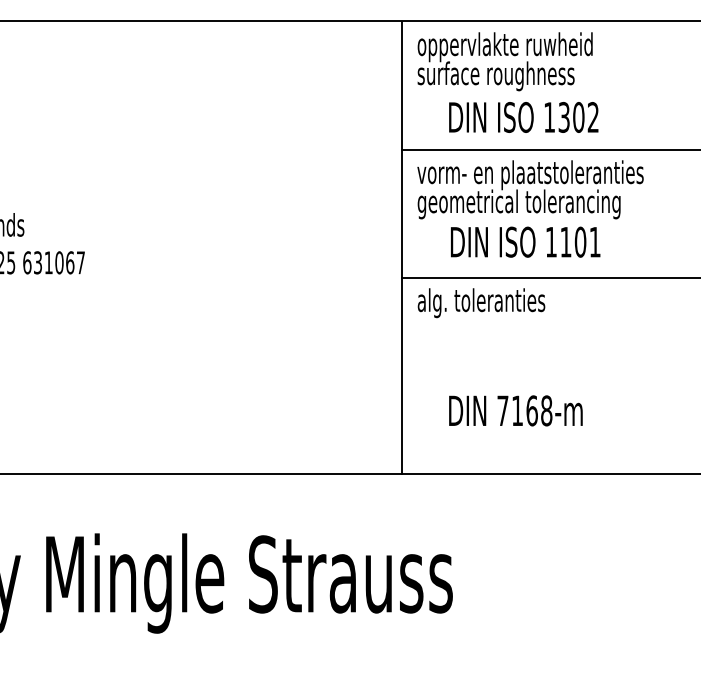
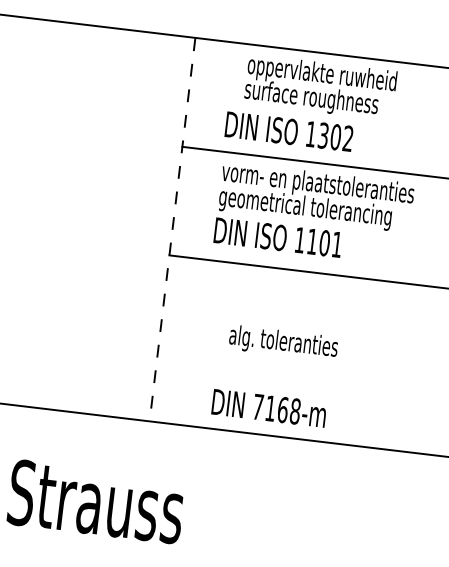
text: (504, 61) -> (320, 87), moved
text: (530, 189) -> (316, 196), moved
line: (401, 247) -> (172, 229), solid -> dashed
text: (481, 303) -> (283, 343), moved
text: (515, 410) -> (268, 408), moved

